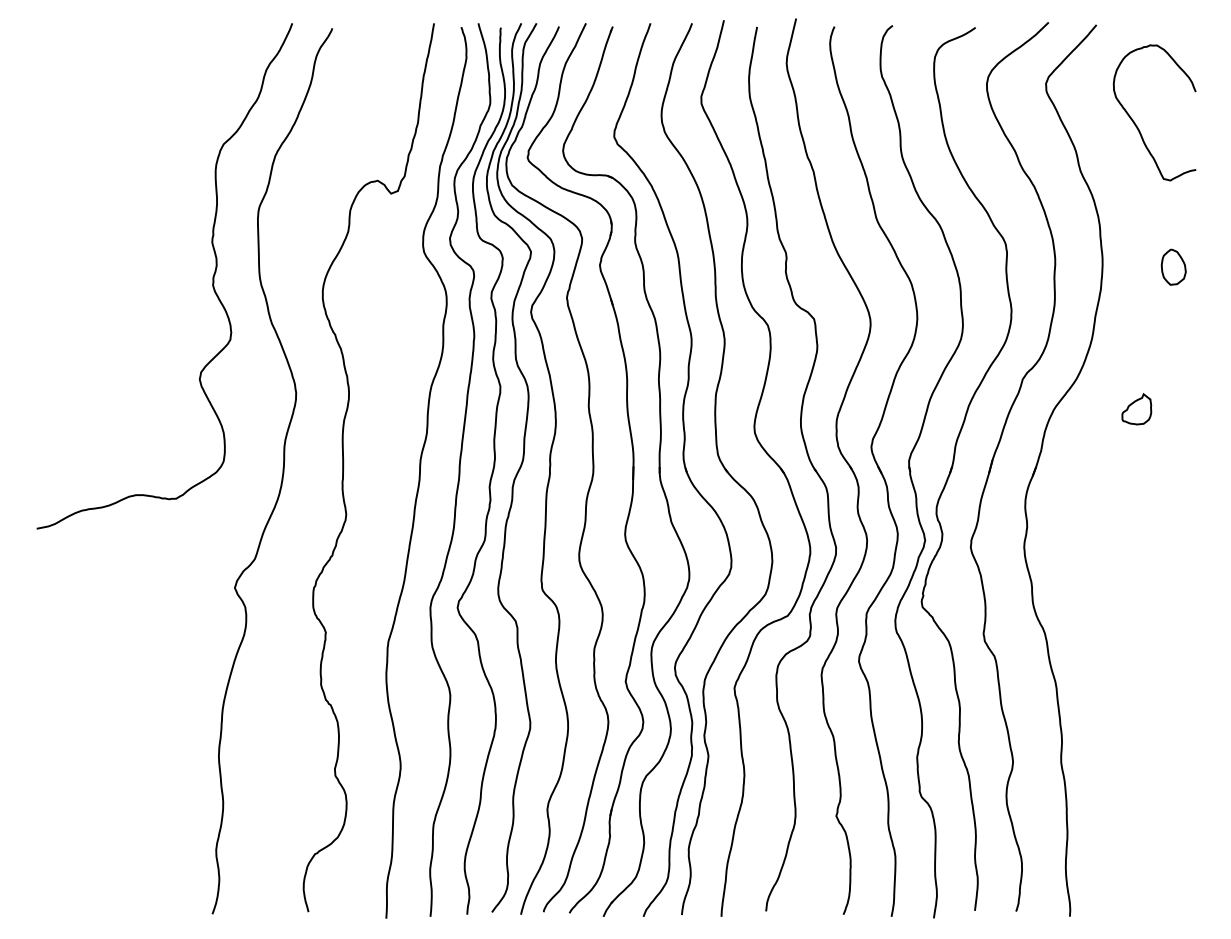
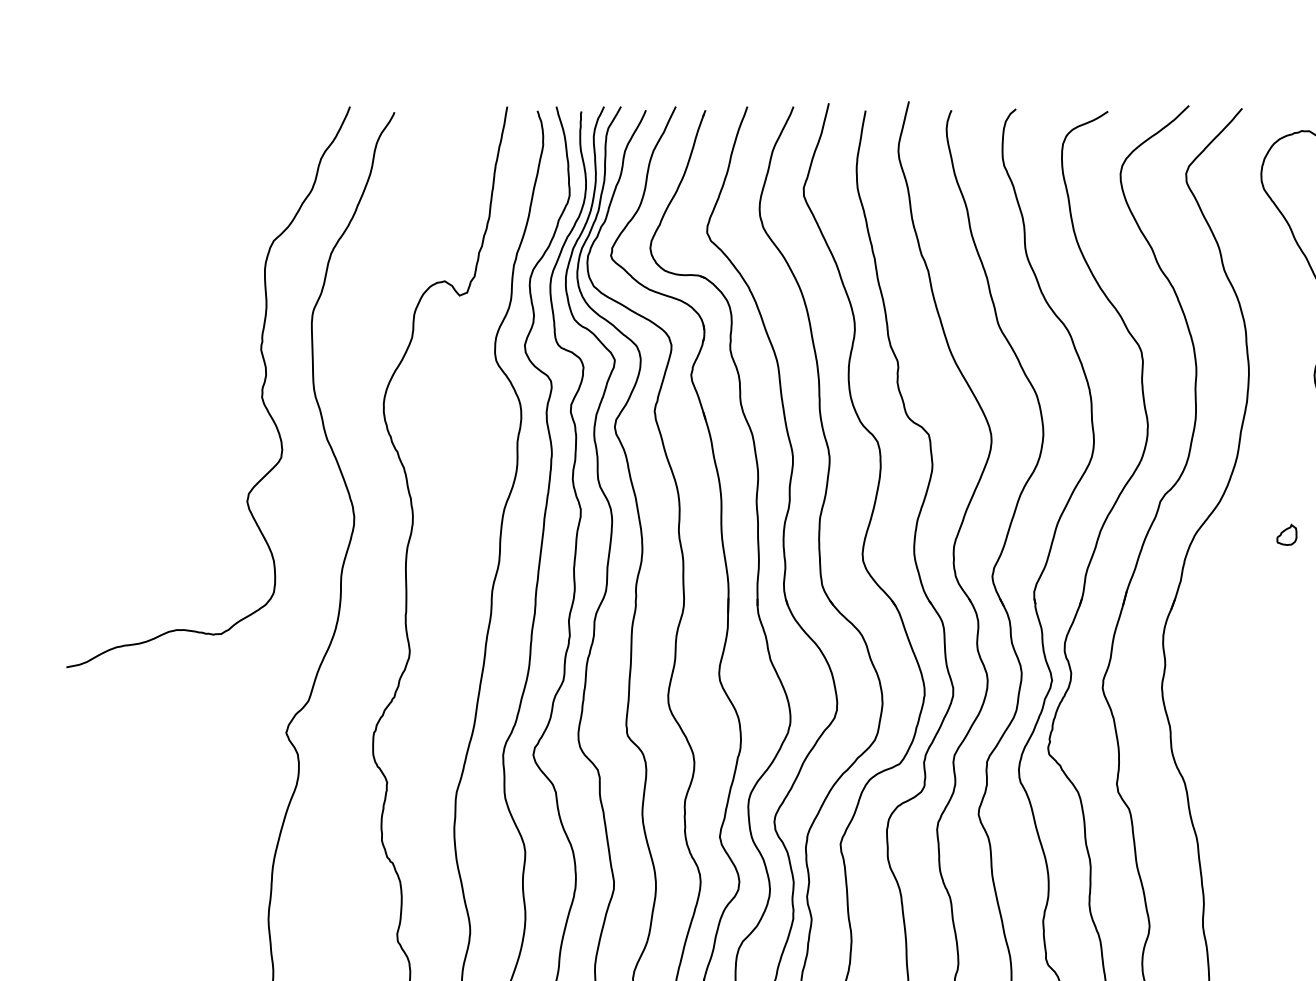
part: (1136, 409) -> (1286, 535), size x0.6

